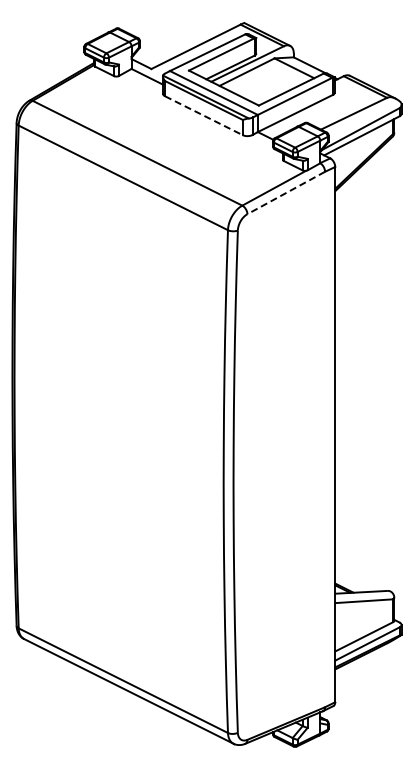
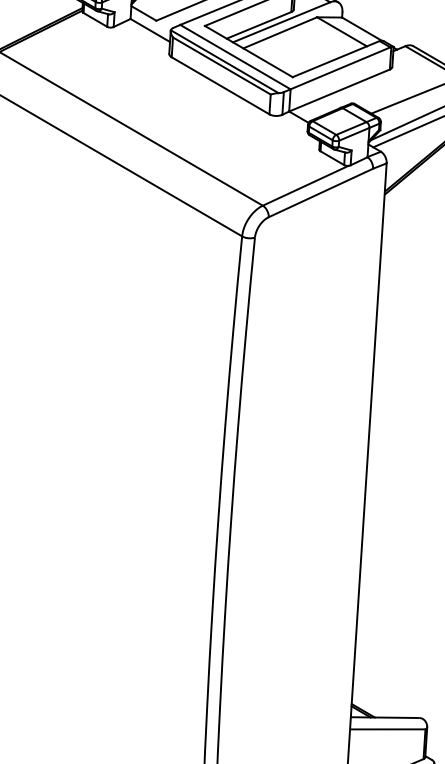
line: (204, 115) -> (221, 85), dashed -> solid
line: (285, 193) -> (319, 193), dashed -> solid

